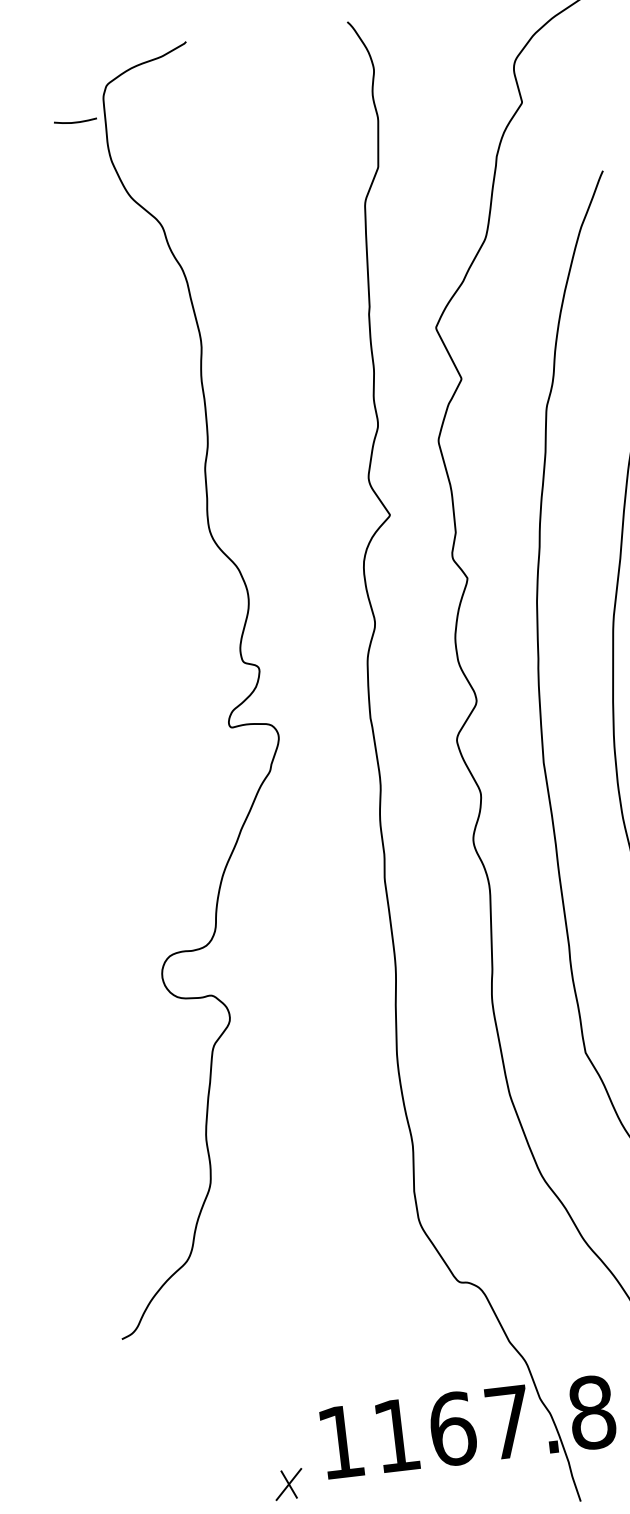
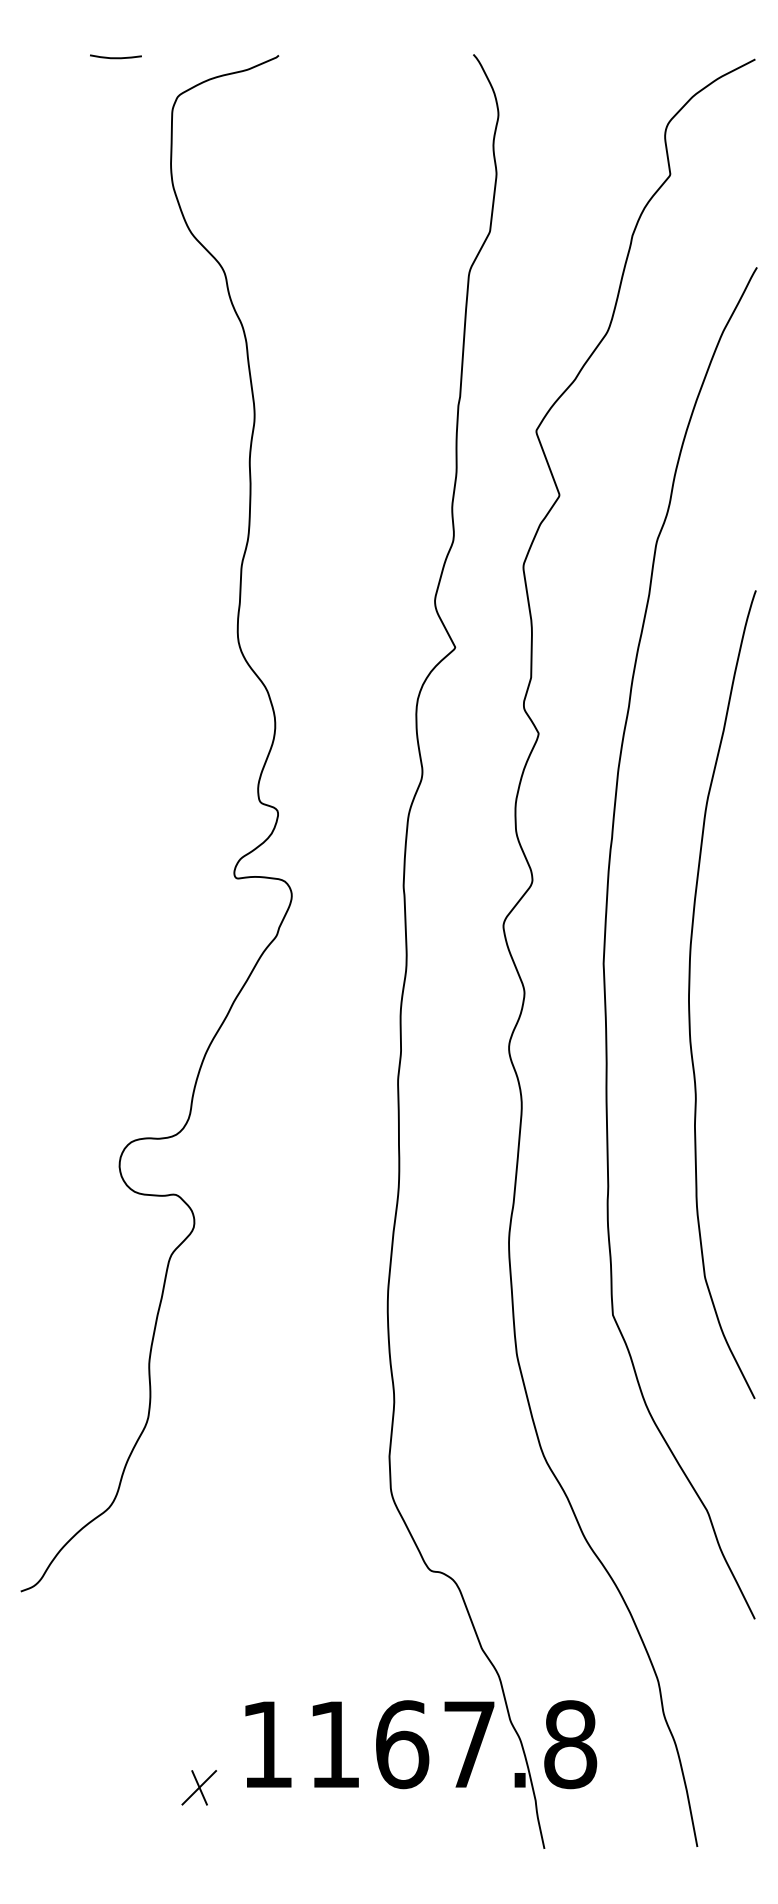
curve: (75, 121) -> (115, 57), moved

